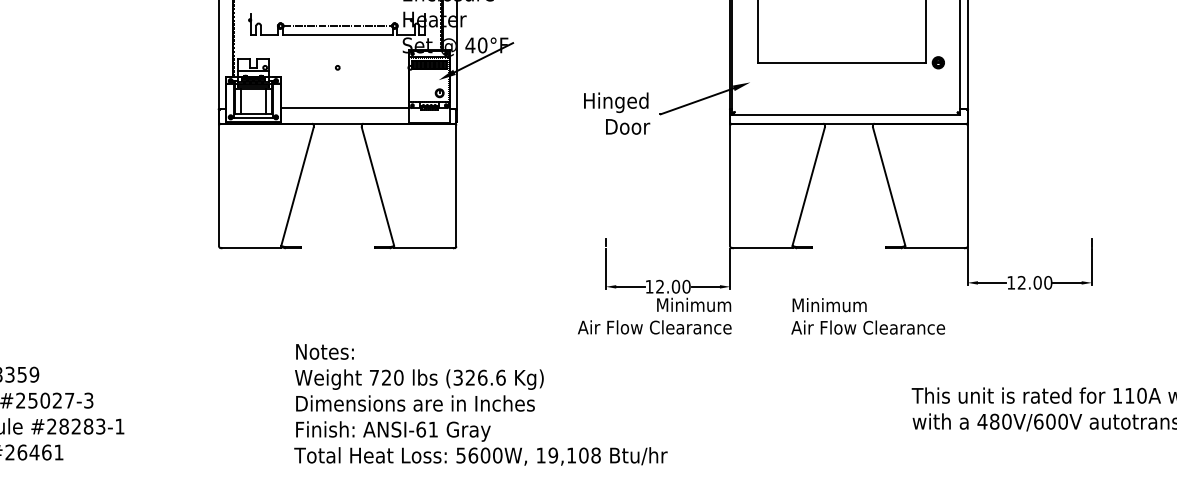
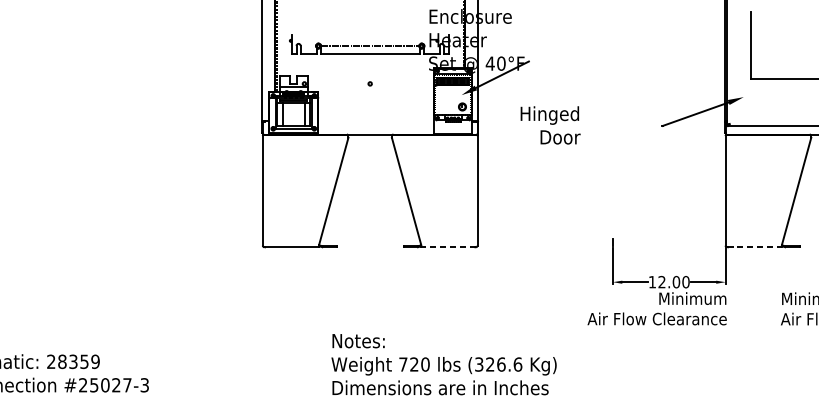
line: (344, 108) -> (376, 120), removed
text: (617, 113) -> (551, 125), moved
line: (423, 248) -> (447, 247), solid -> dashed
line: (762, 248) -> (754, 247), solid -> dashed

